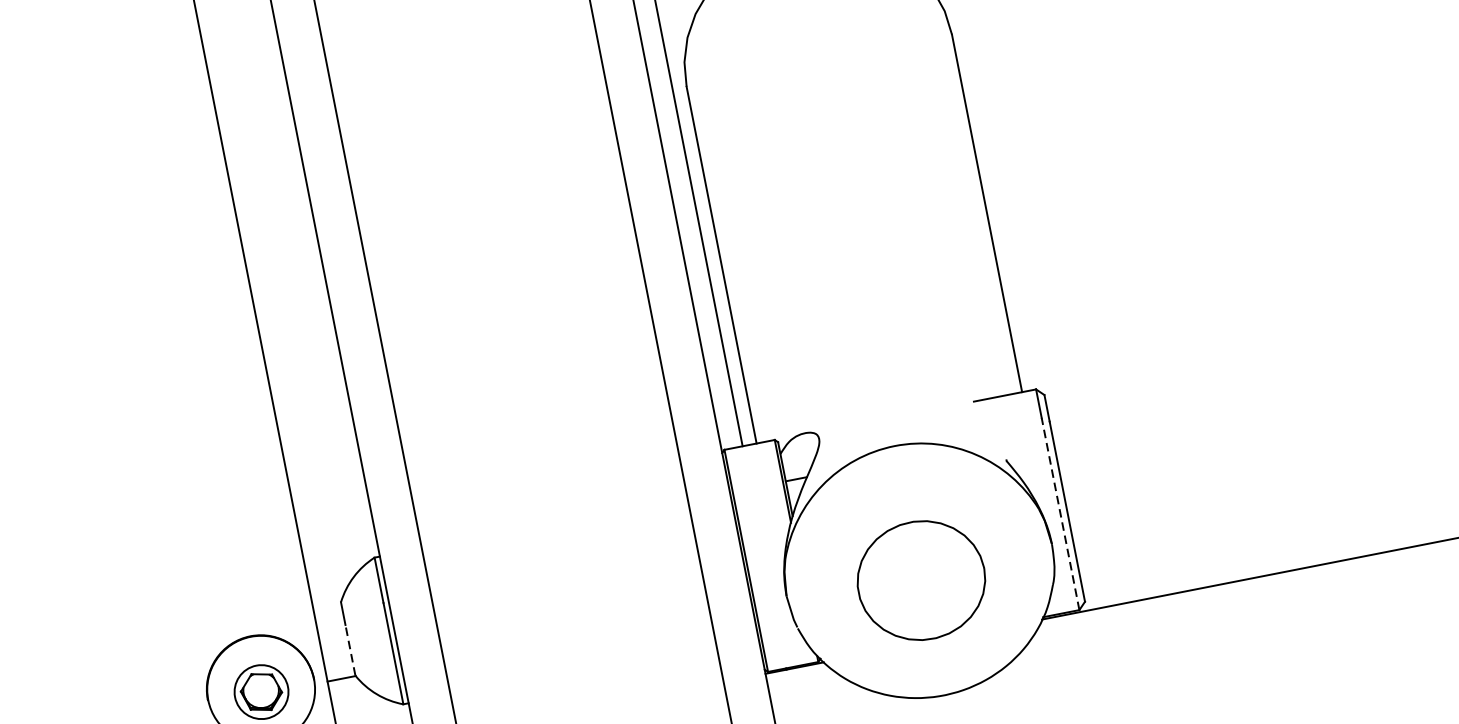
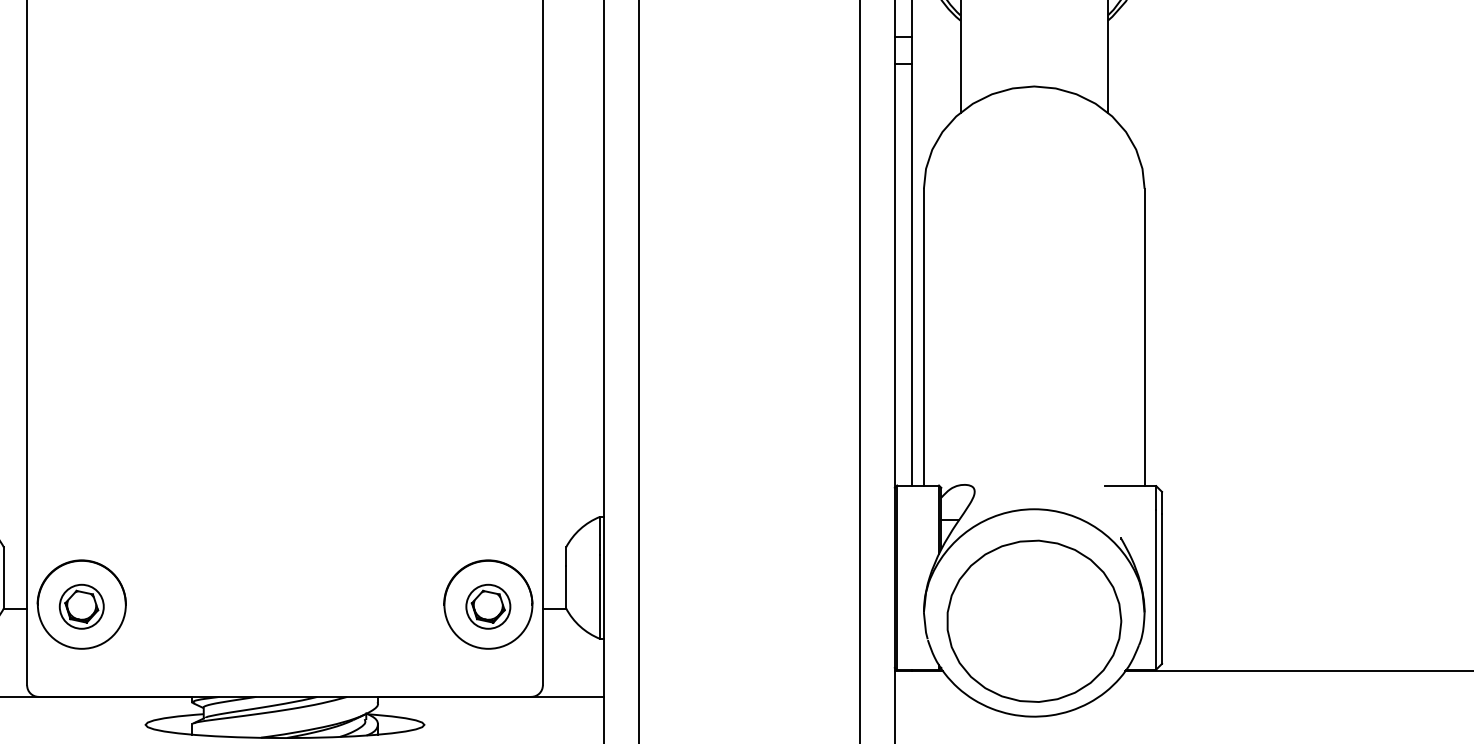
line: (1060, 513) -> (1156, 589), dashed -> solid
part: (921, 579) -> (1034, 620), size x1.67
line: (350, 649) -> (566, 586), dashed -> solid

